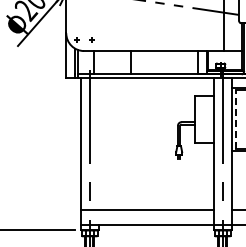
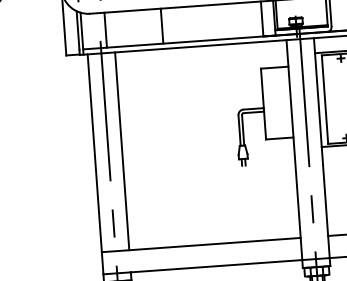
line: (236, 119) -> (325, 99), dashed -> solid
line: (98, 143) -> (121, 150), added

